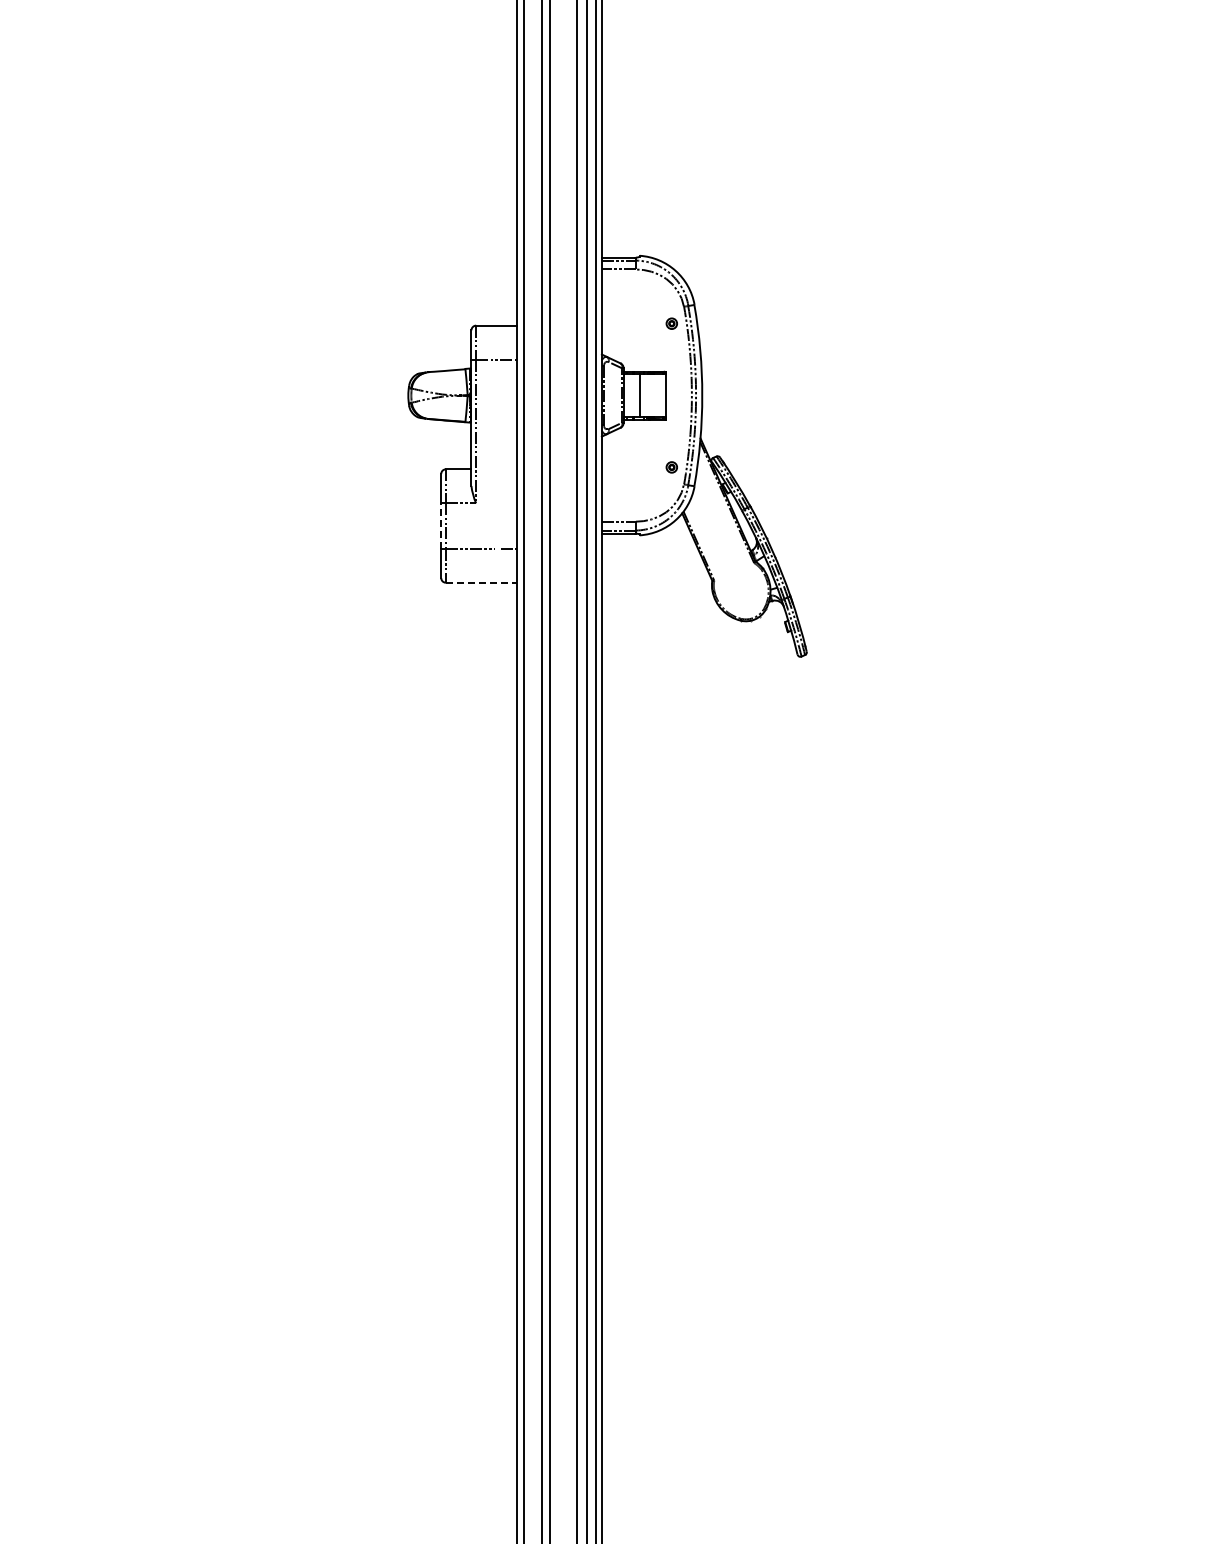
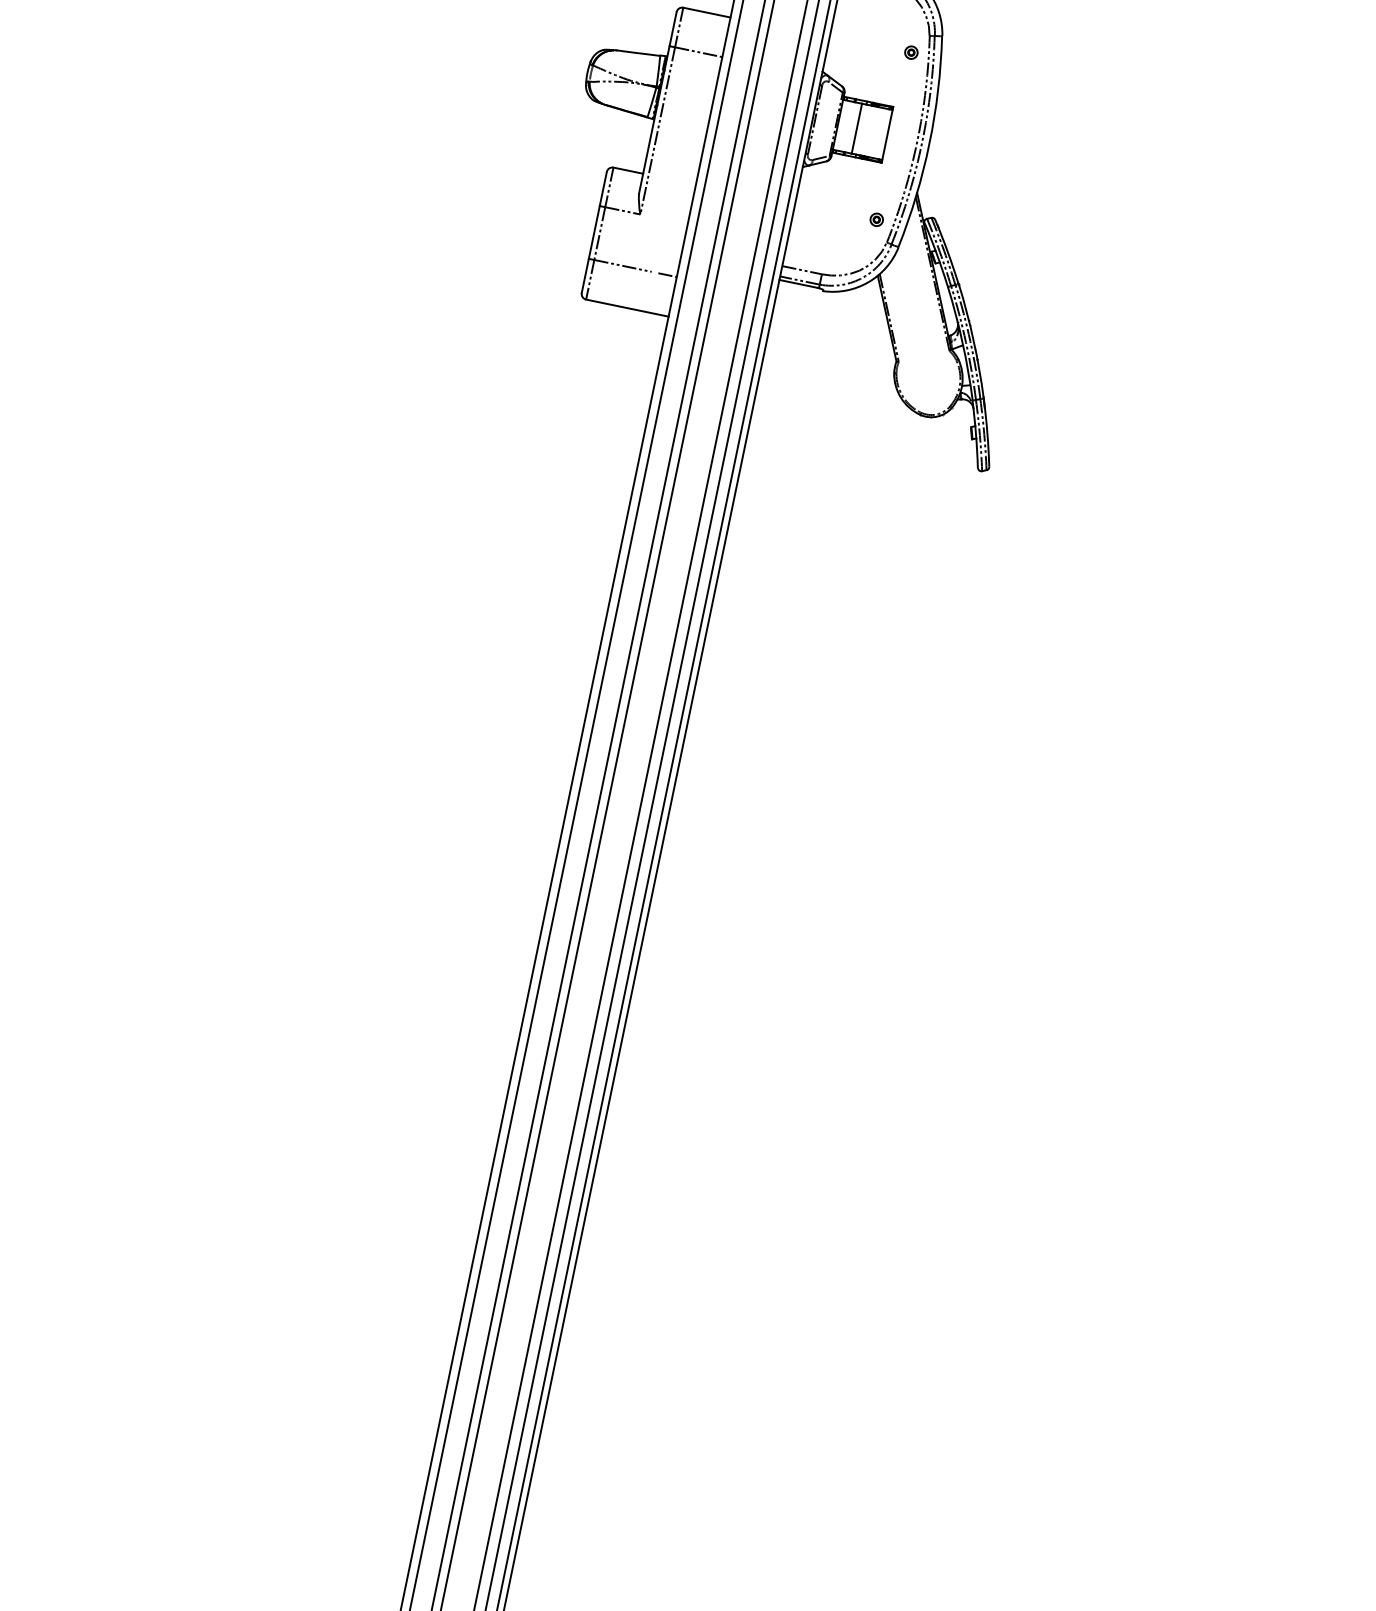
line: (441, 526) -> (594, 233), dashed -> solid
line: (481, 582) -> (627, 307), dashed -> solid

